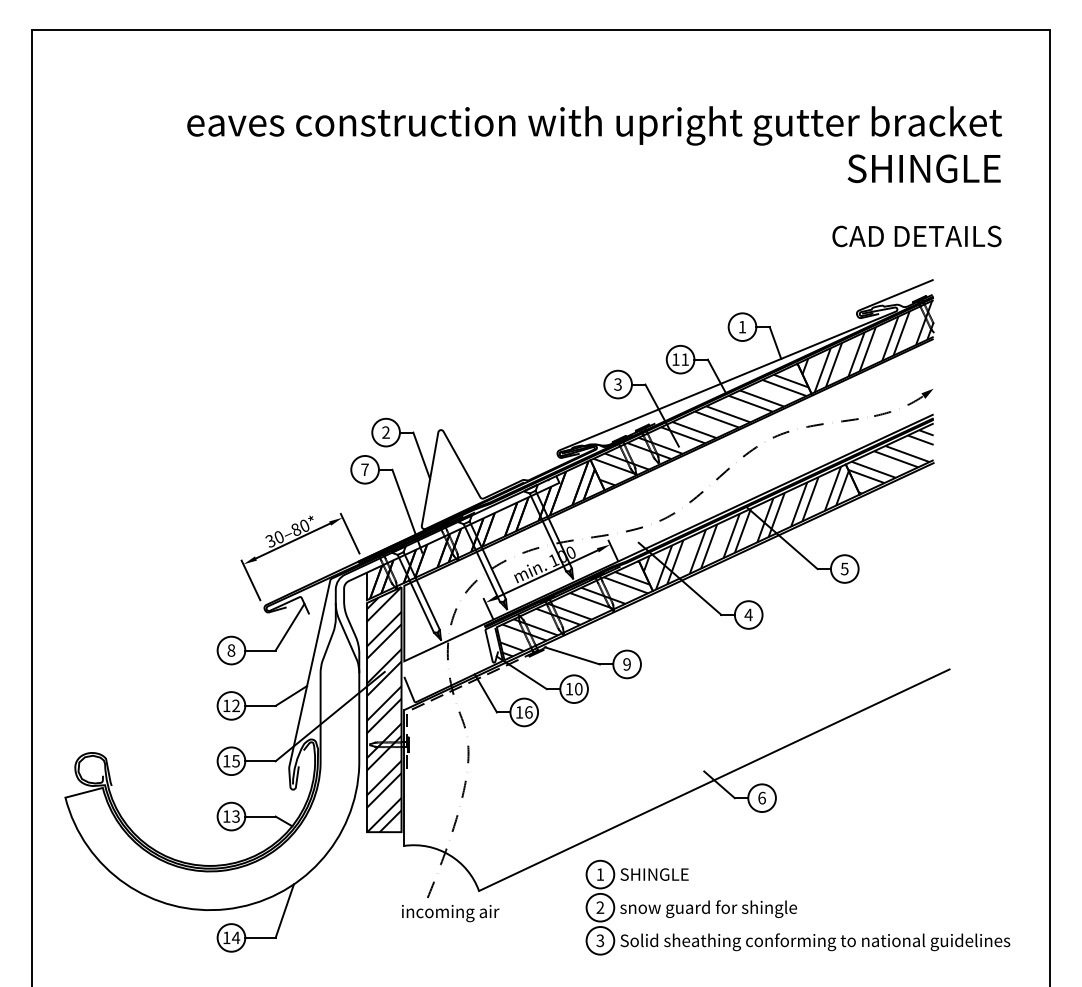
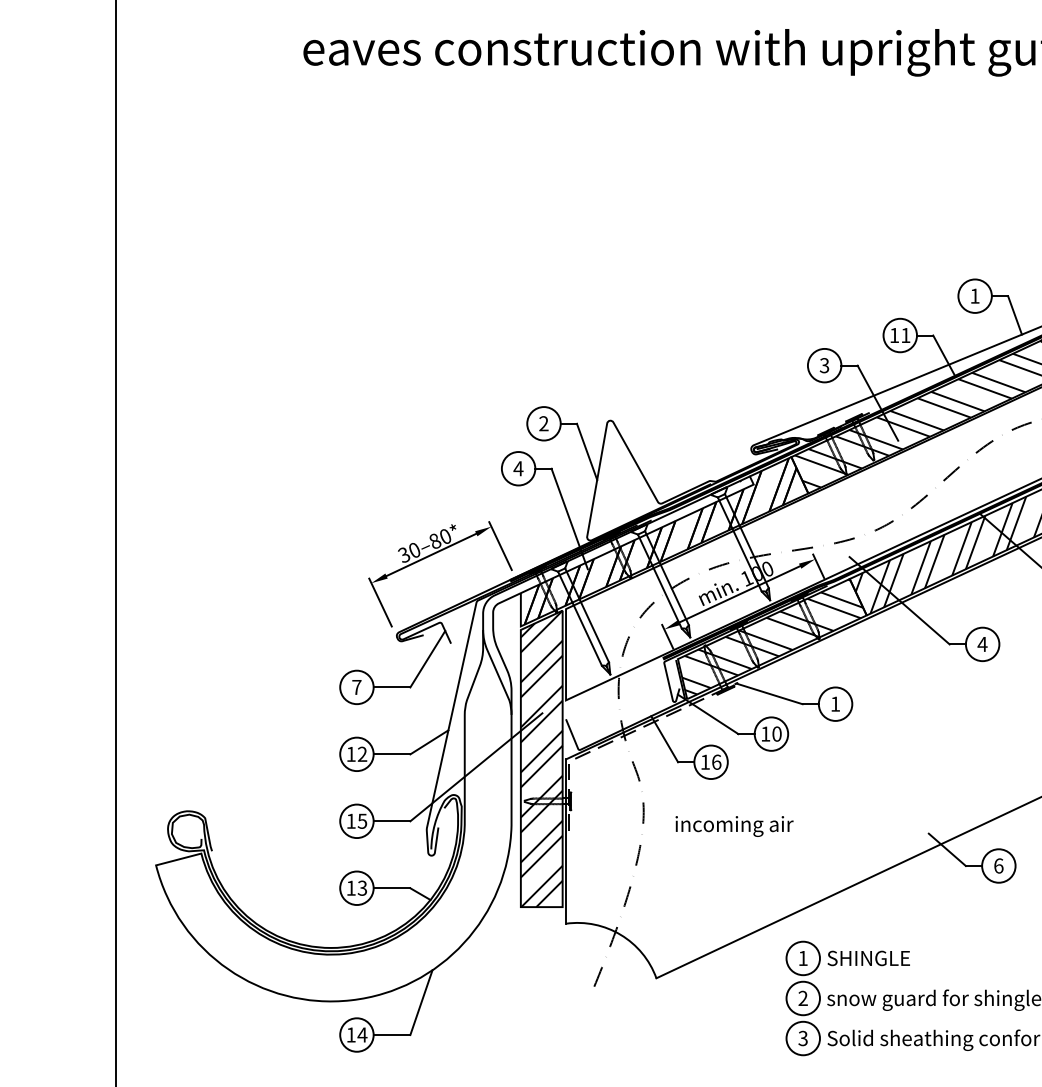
text: (364, 469) -> (517, 468), 7 -> 4
text: (231, 650) -> (356, 687), 8 -> 7
text: (626, 664) -> (834, 704), 9 -> 1
text: (450, 913) -> (734, 826), moved

